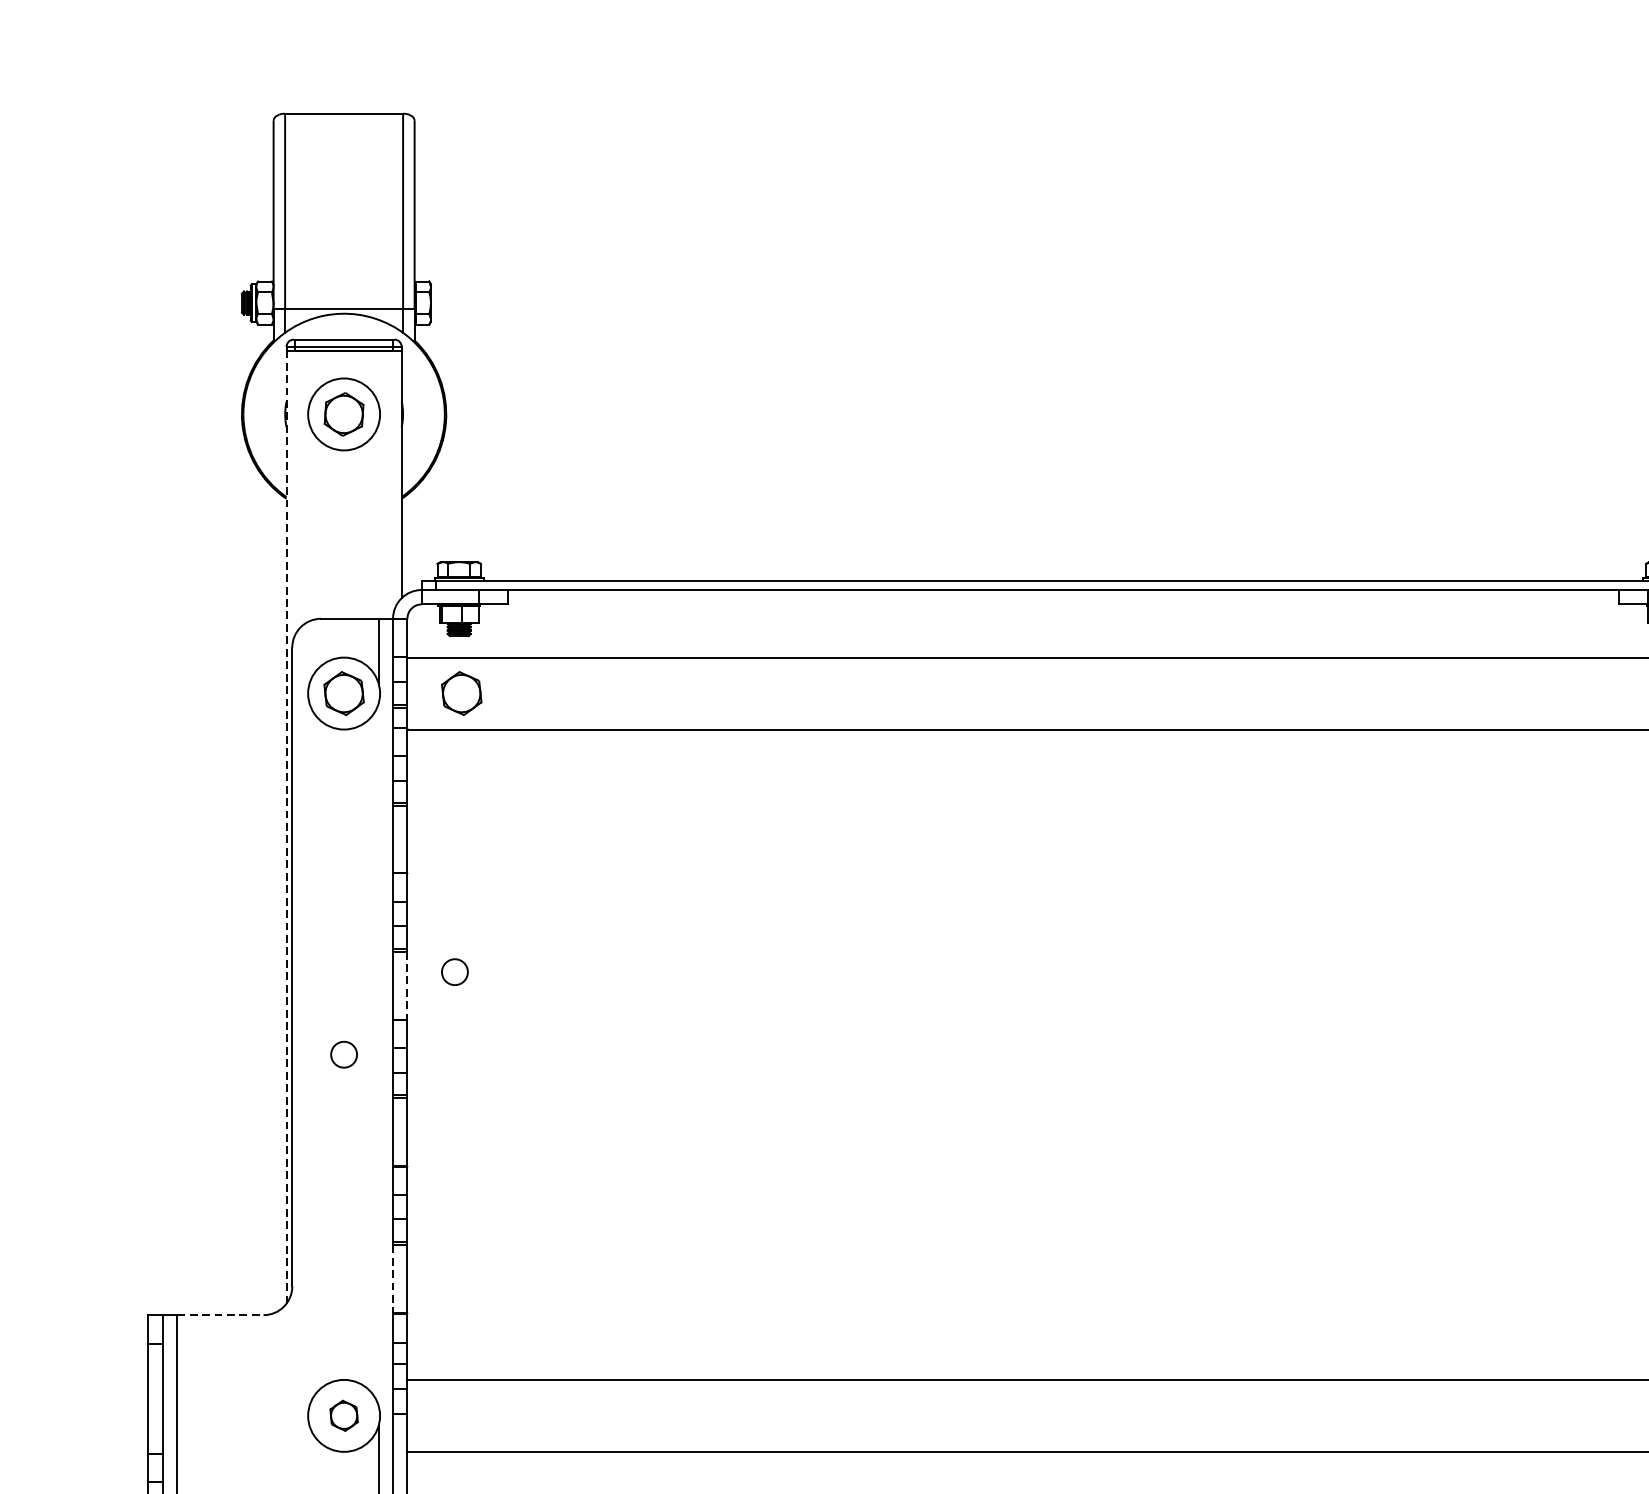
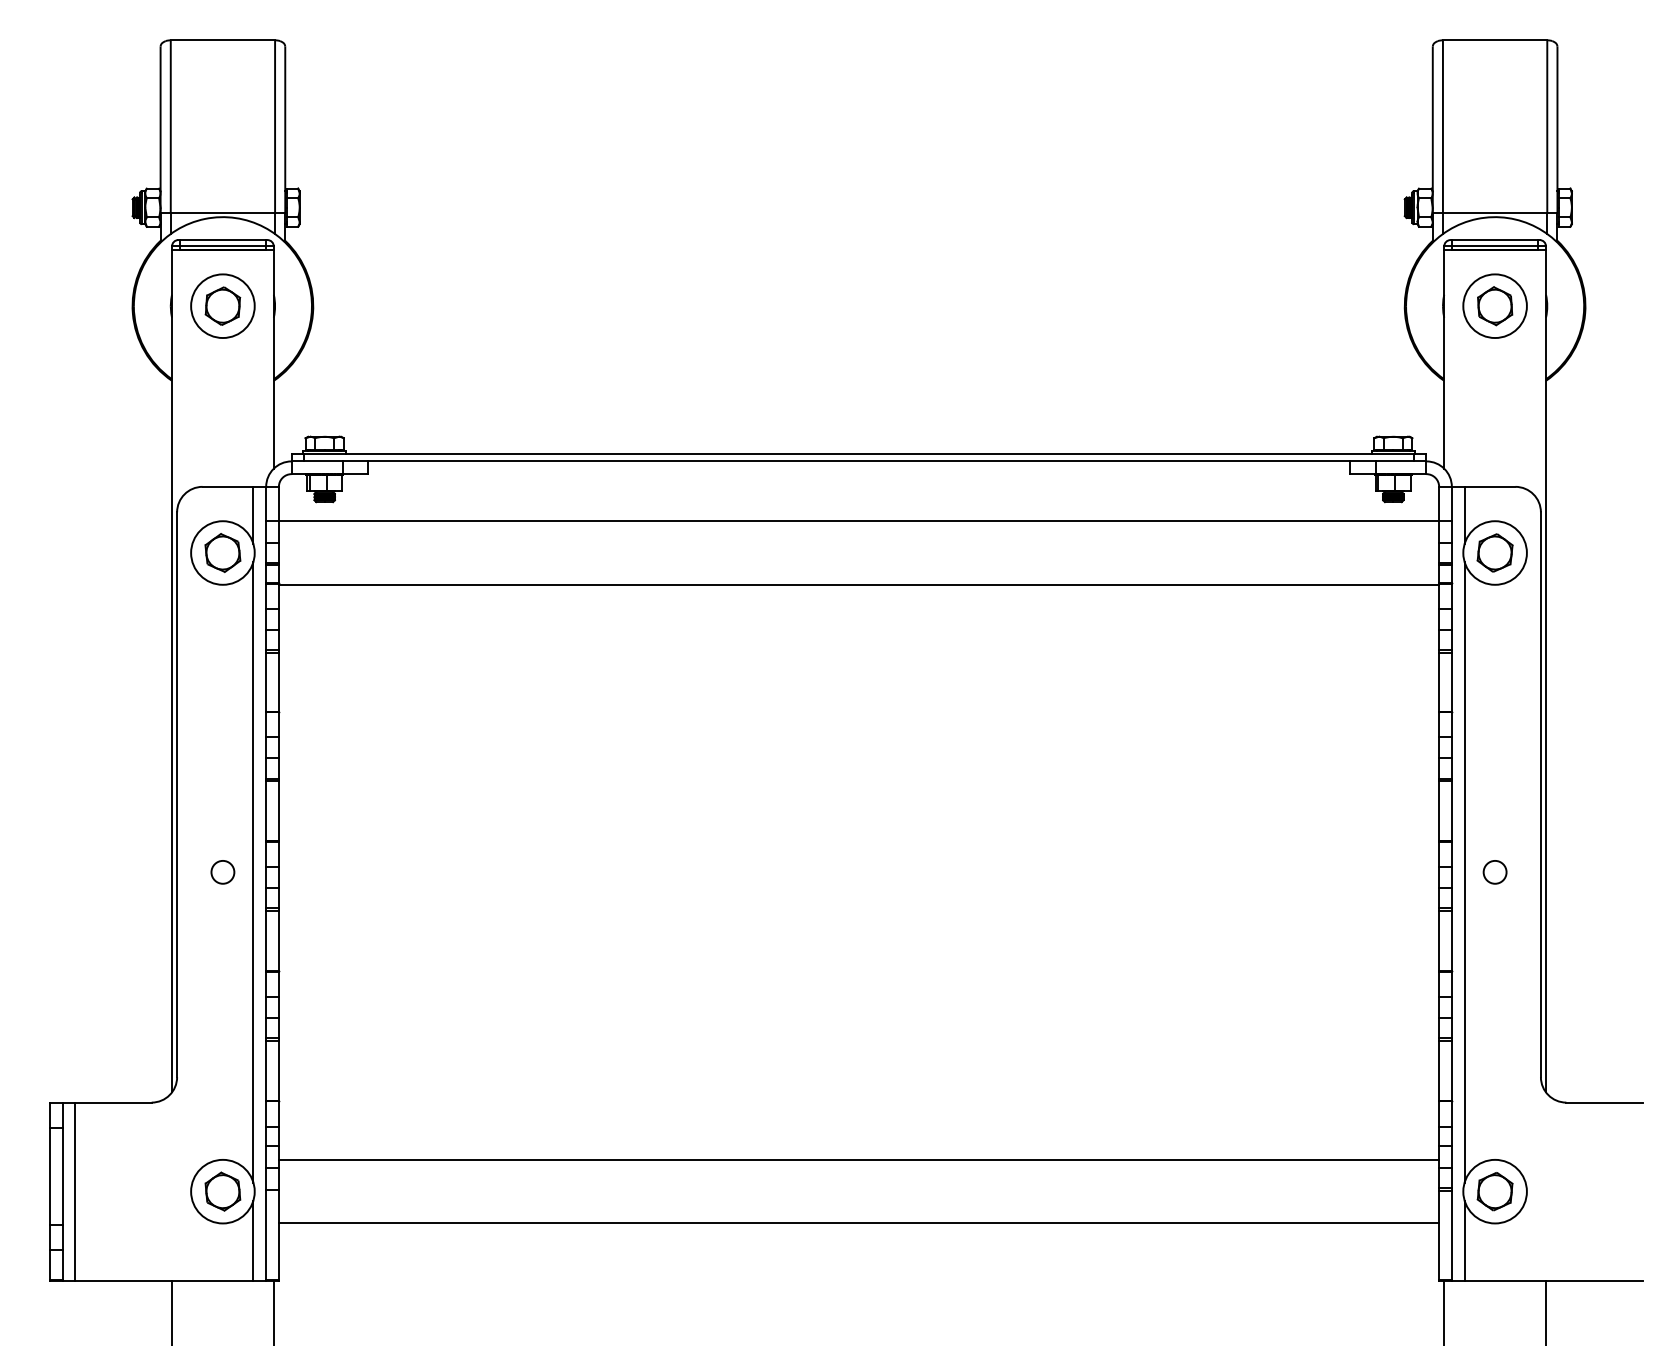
part: (461, 693) -> (326, 552), removed
line: (287, 826) -> (172, 670), dashed -> solid
circle: (454, 972) -> (320, 799), removed
line: (406, 985) -> (278, 811), dashed -> solid
line: (378, 1053) -> (253, 871), added
line: (393, 1279) -> (266, 1071), dashed -> solid
line: (221, 1315) -> (114, 1102), dashed -> solid
part: (343, 1415) -> (222, 1191), size x1.43

